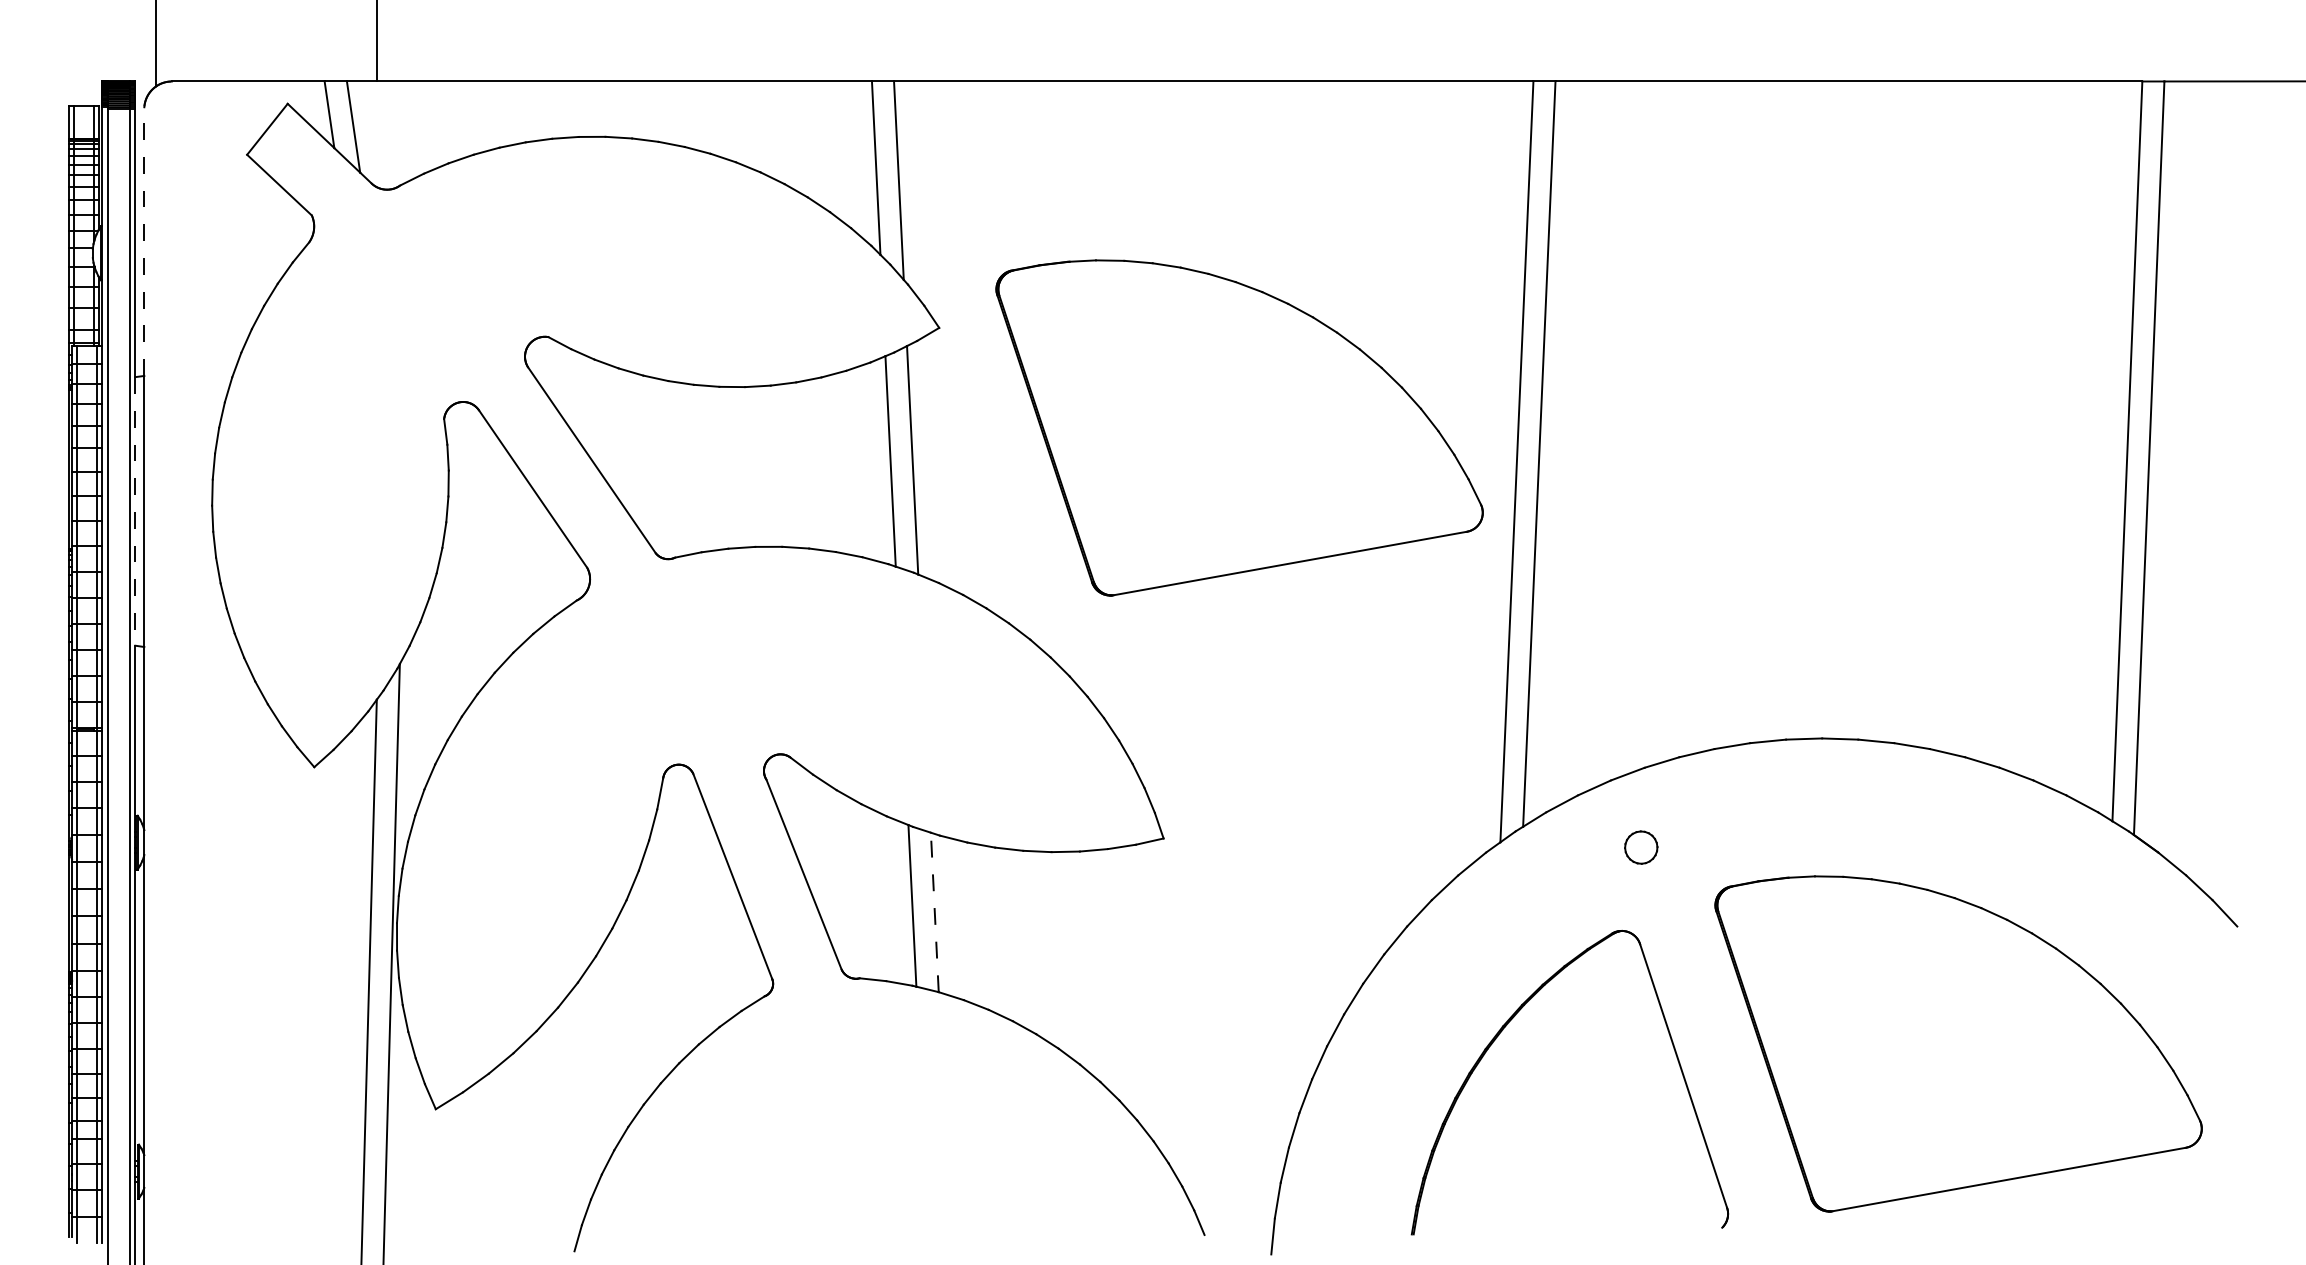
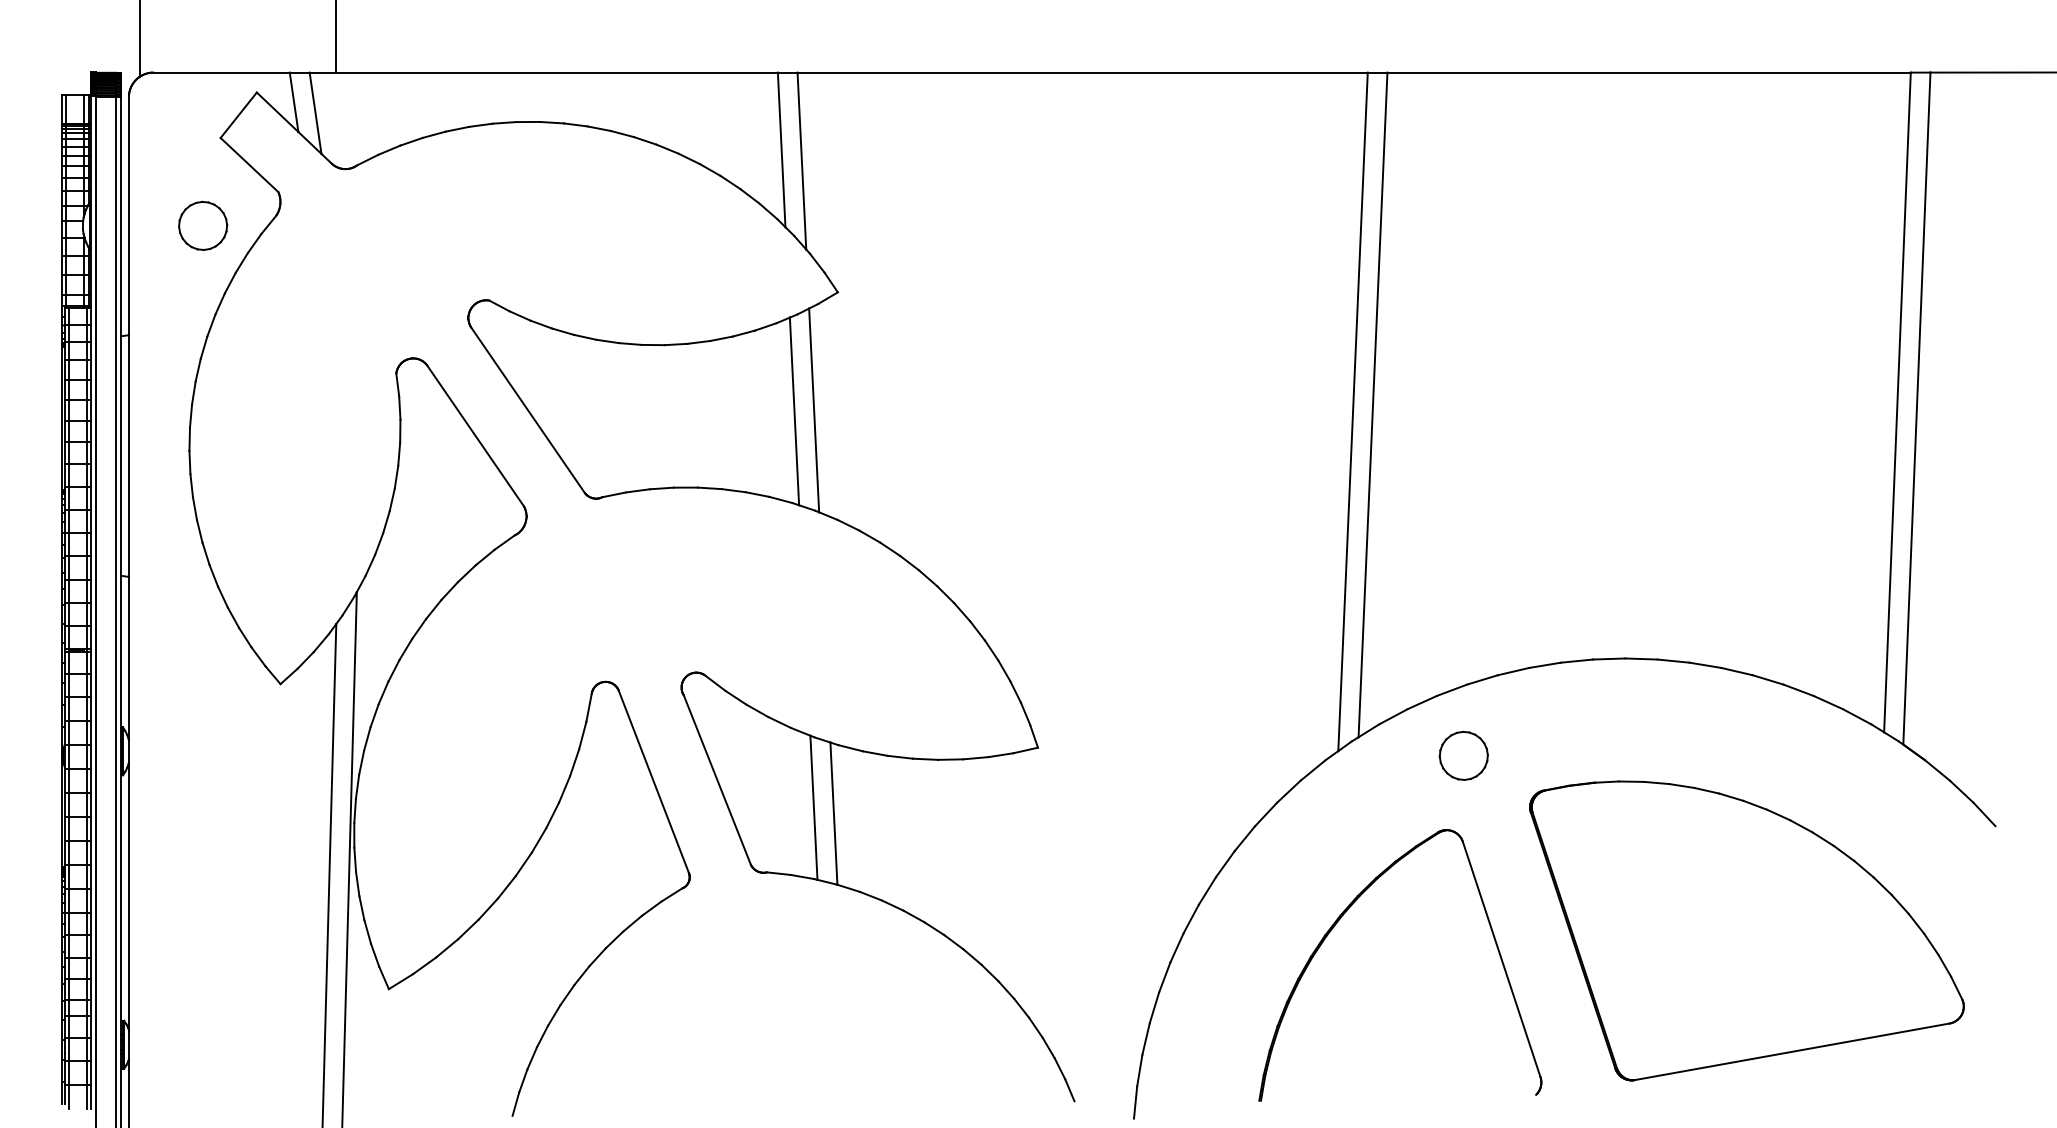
line: (144, 241) -> (129, 215), dashed -> solid
part: (227, 253) -> (203, 226), added
part: (1239, 427) -> (1105, 381), removed
line: (135, 511) -> (121, 456), dashed -> solid
part: (1641, 847) -> (1464, 755), size x1.67
line: (934, 912) -> (833, 813), dashed -> solid

